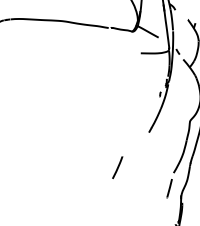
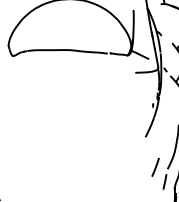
line: (117, 167) -> (155, 167), moved

